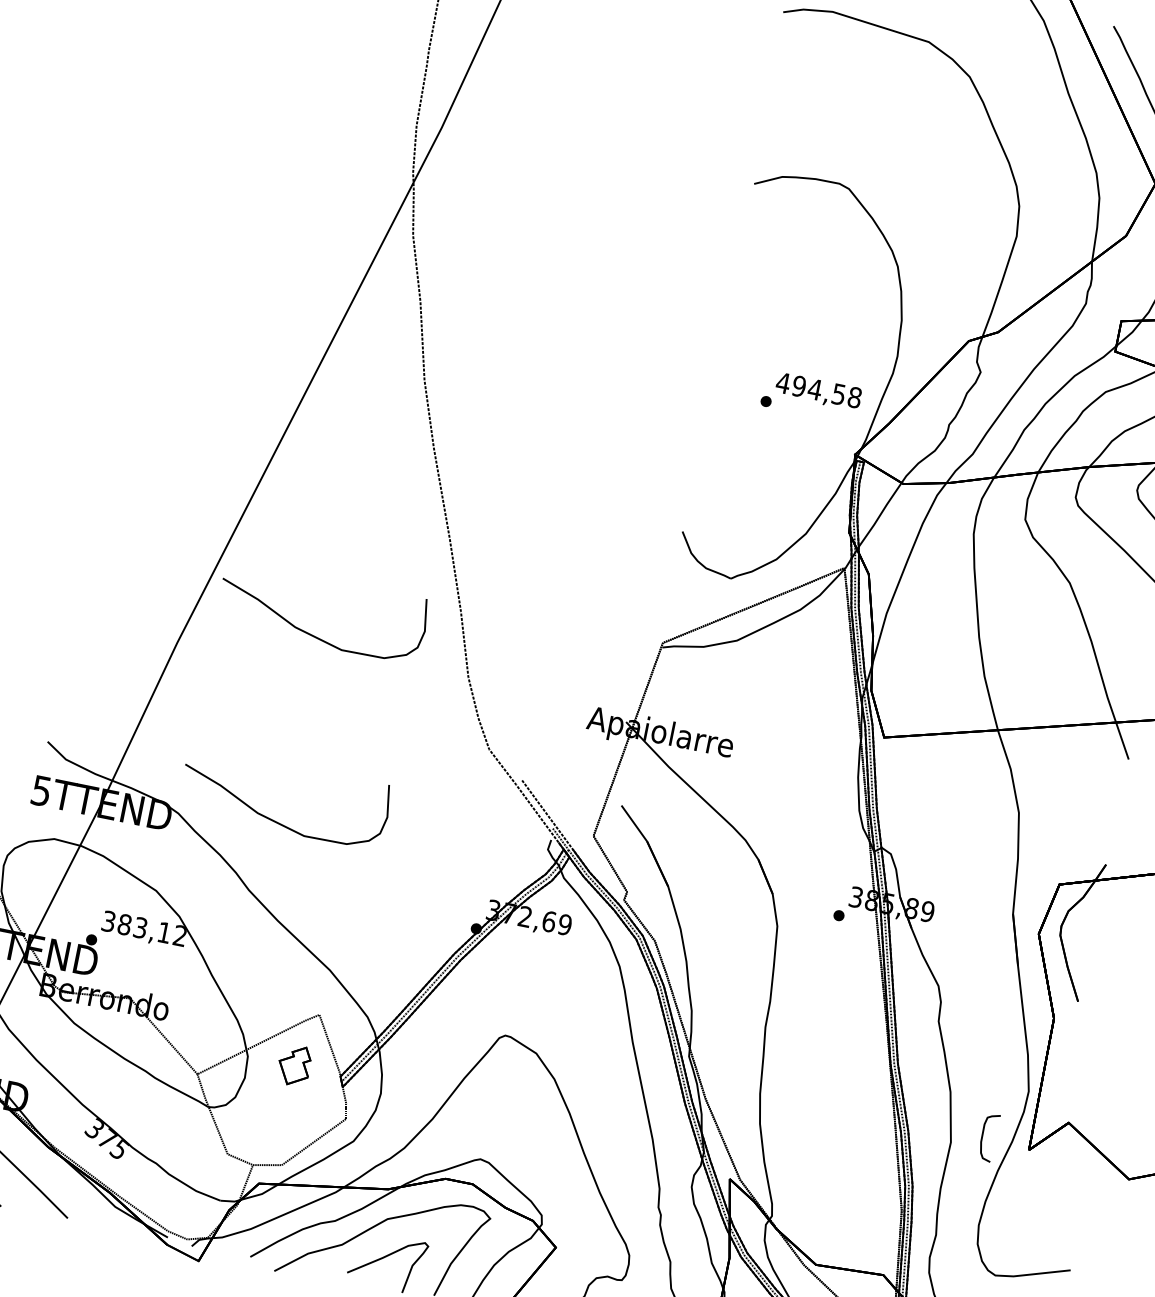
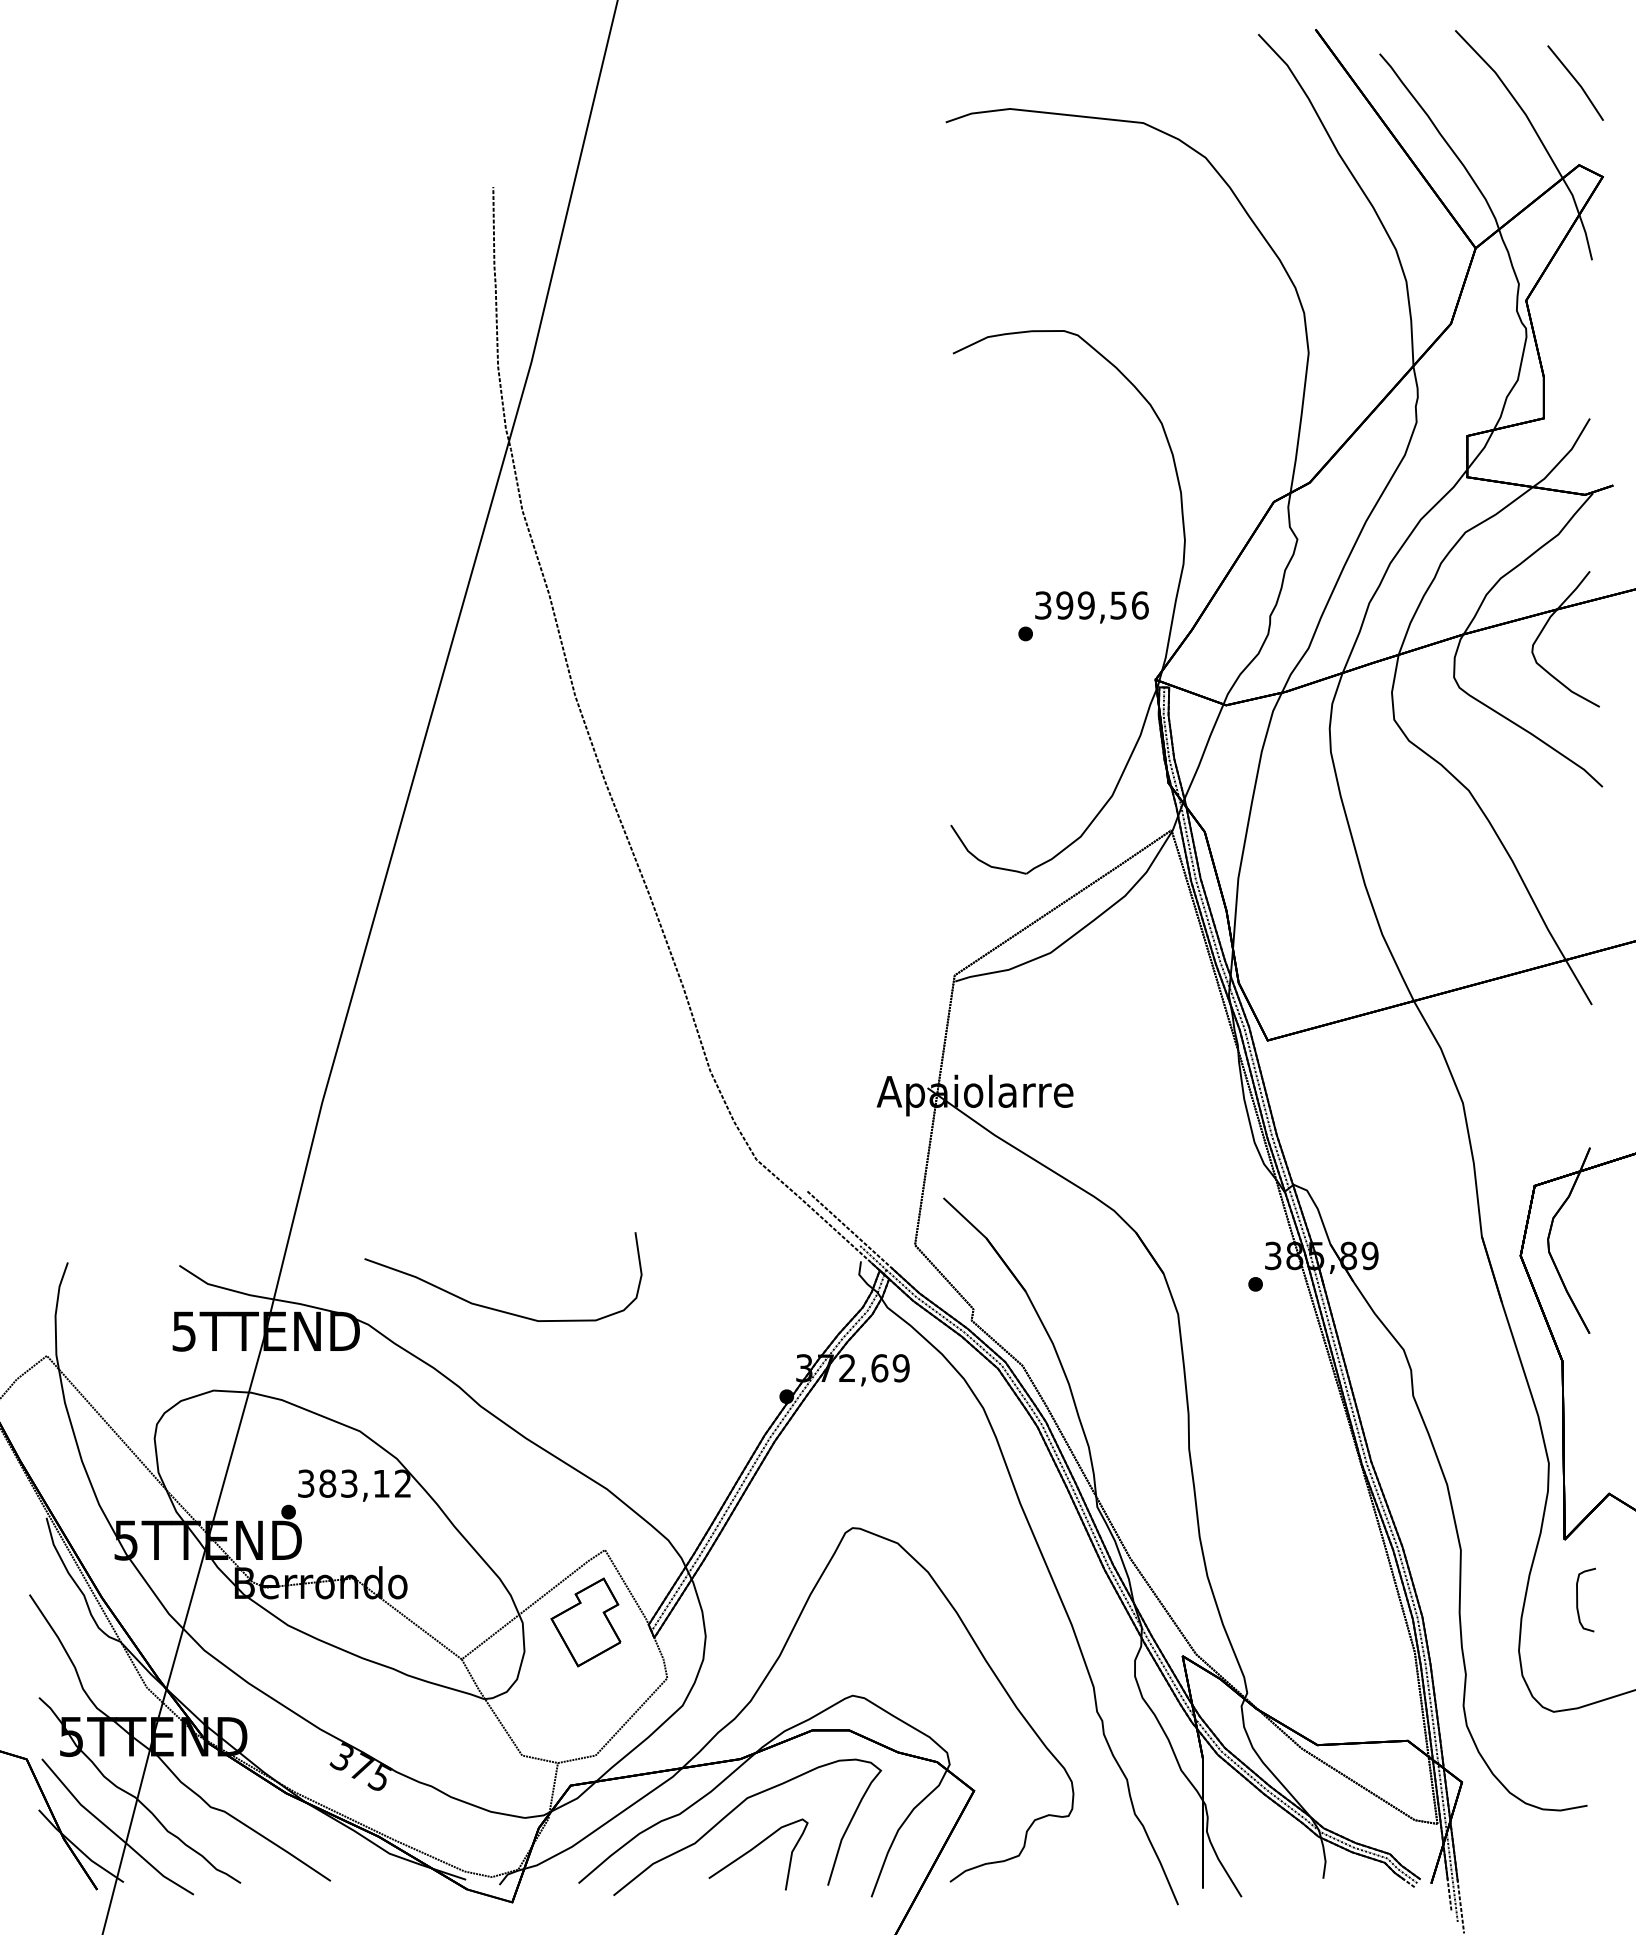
text: (818, 390) -> (1091, 605), 494,58 -> 399,56
curve: (312, 634) -> (495, 1056), removed
part: (294, 1065) -> (585, 1622), size x1.67
curve: (983, 1137) -> (1578, 1601), moved

